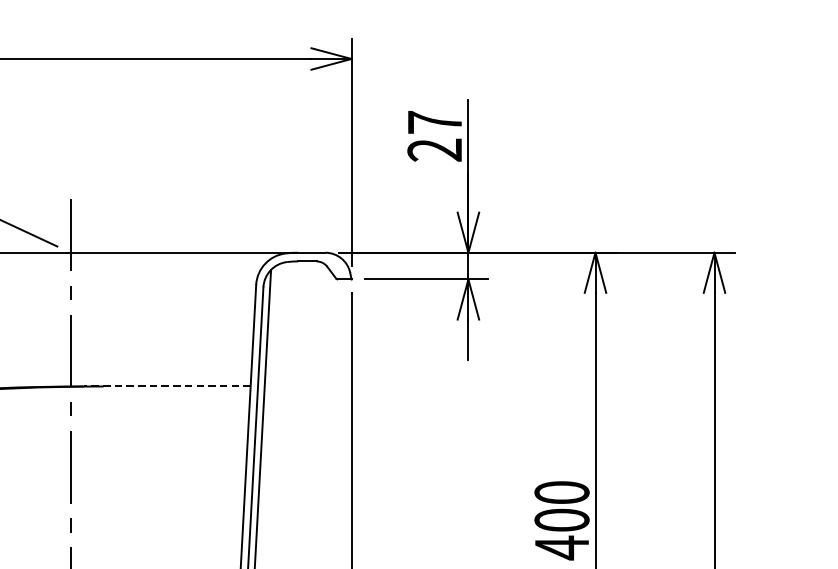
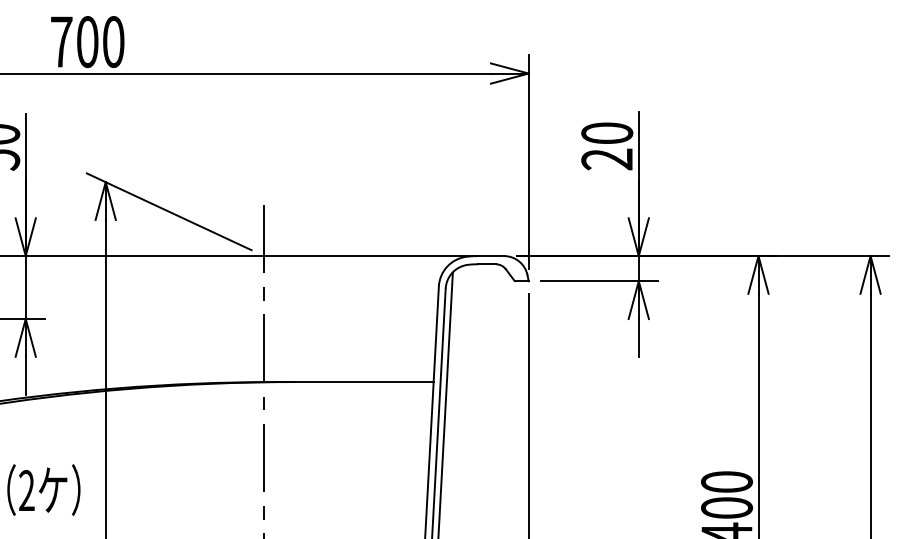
text: (435, 121) -> (607, 132), 27 -> 20
line: (166, 386) -> (354, 382), dashed -> solid

